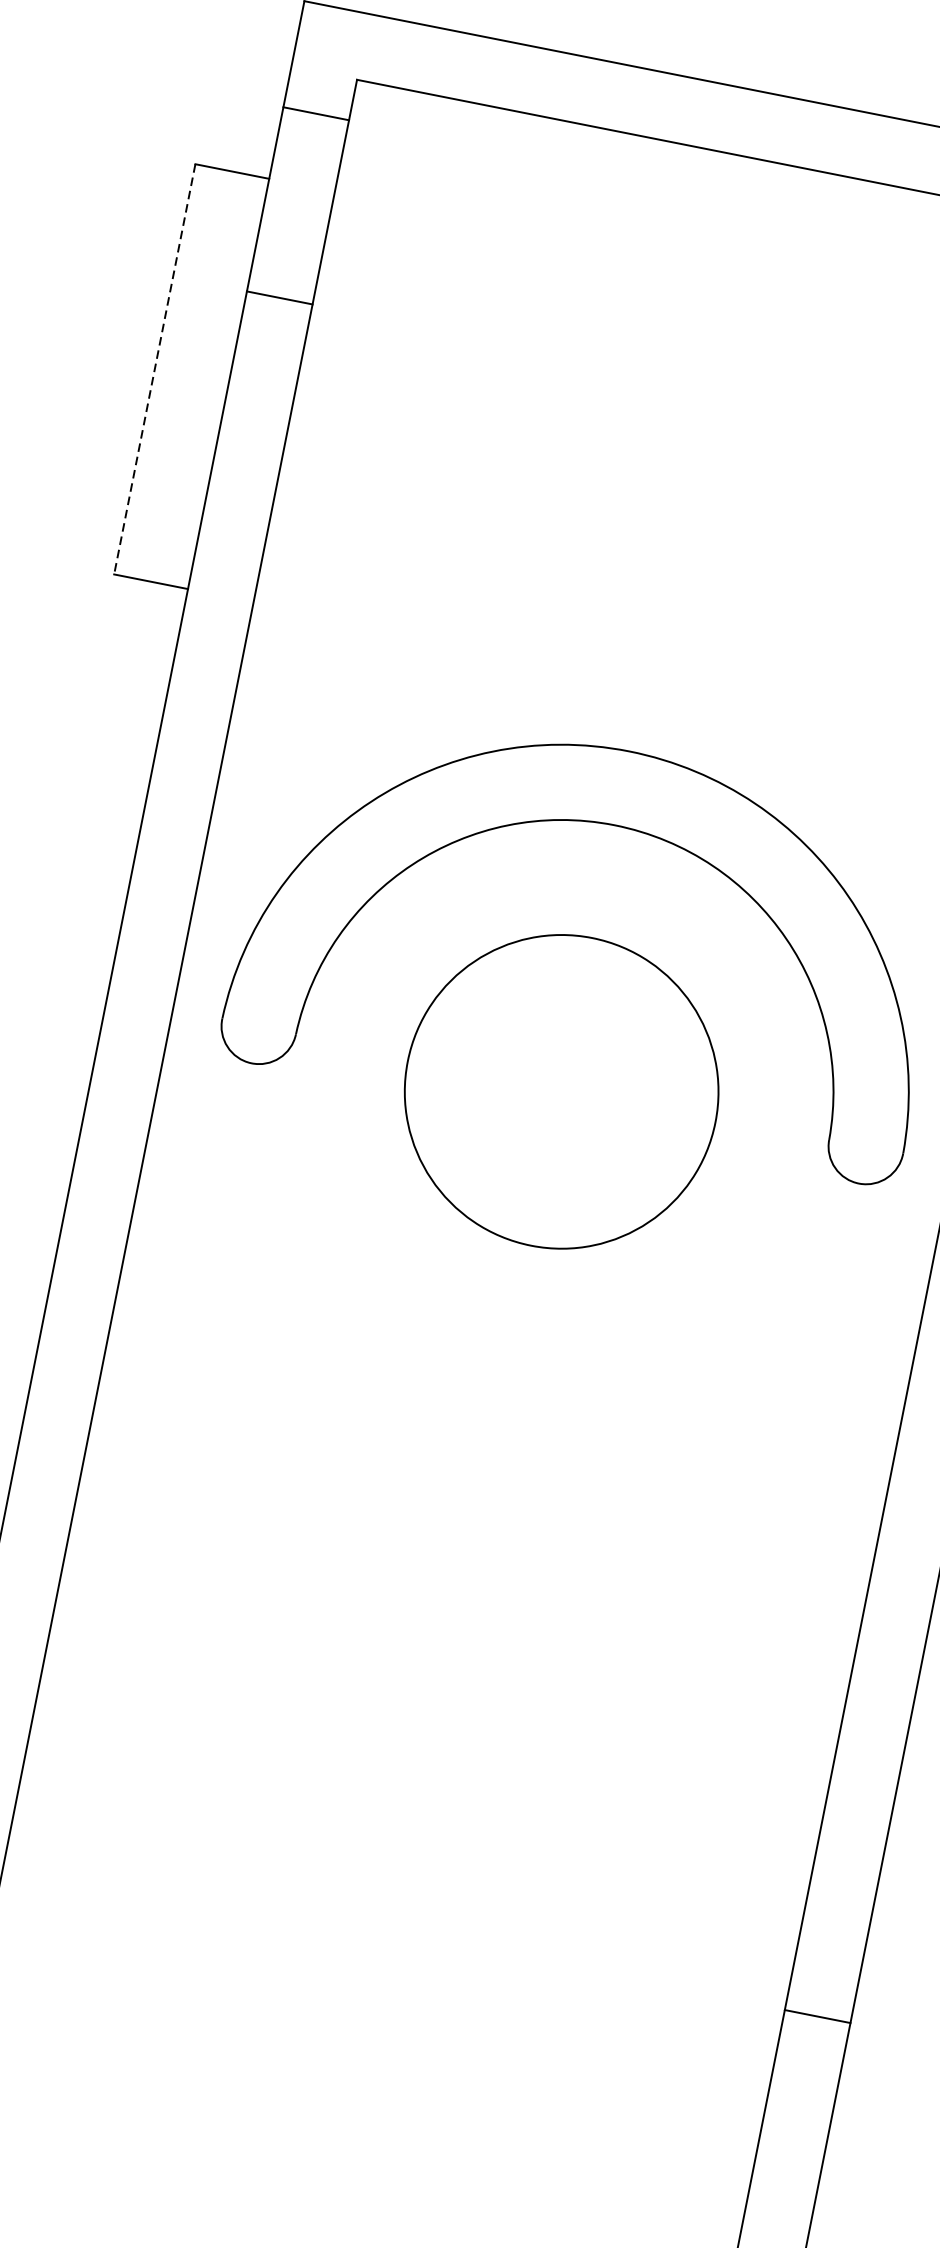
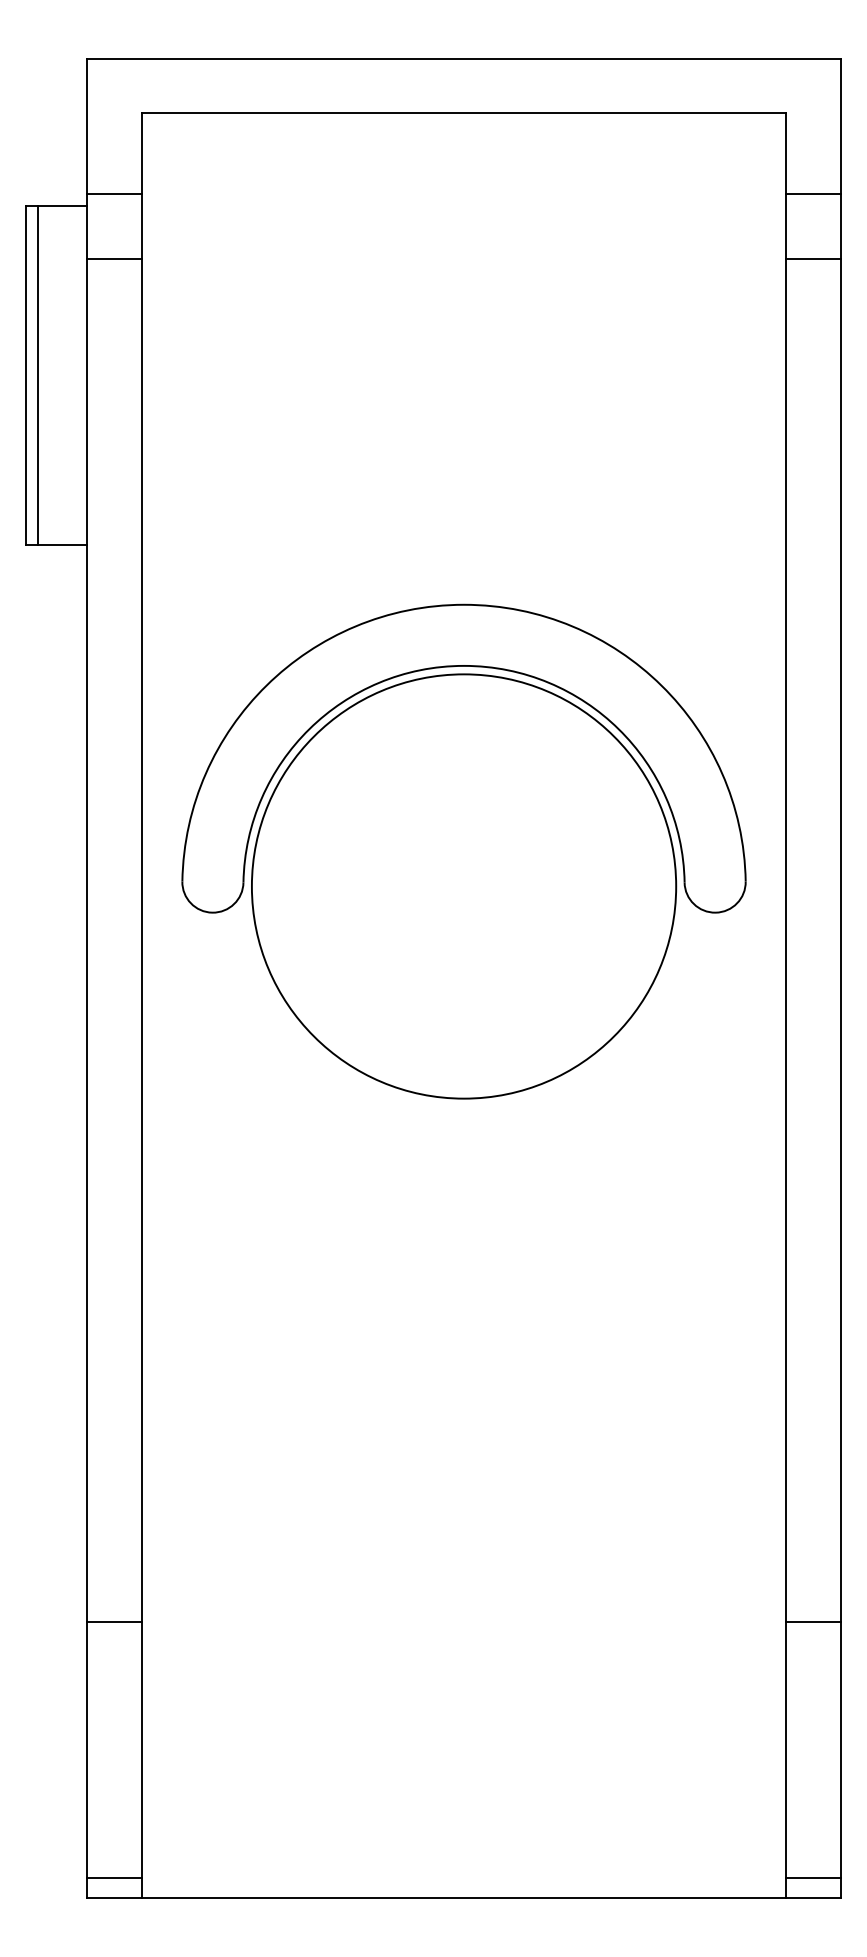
line: (316, 113) -> (114, 194), moved
line: (279, 297) -> (114, 258), moved
line: (155, 369) -> (26, 375), dashed -> solid
line: (168, 372) -> (37, 375), added
circle: (561, 1091) -> (463, 886), size x1.67
line: (817, 2016) -> (813, 1622), moved

